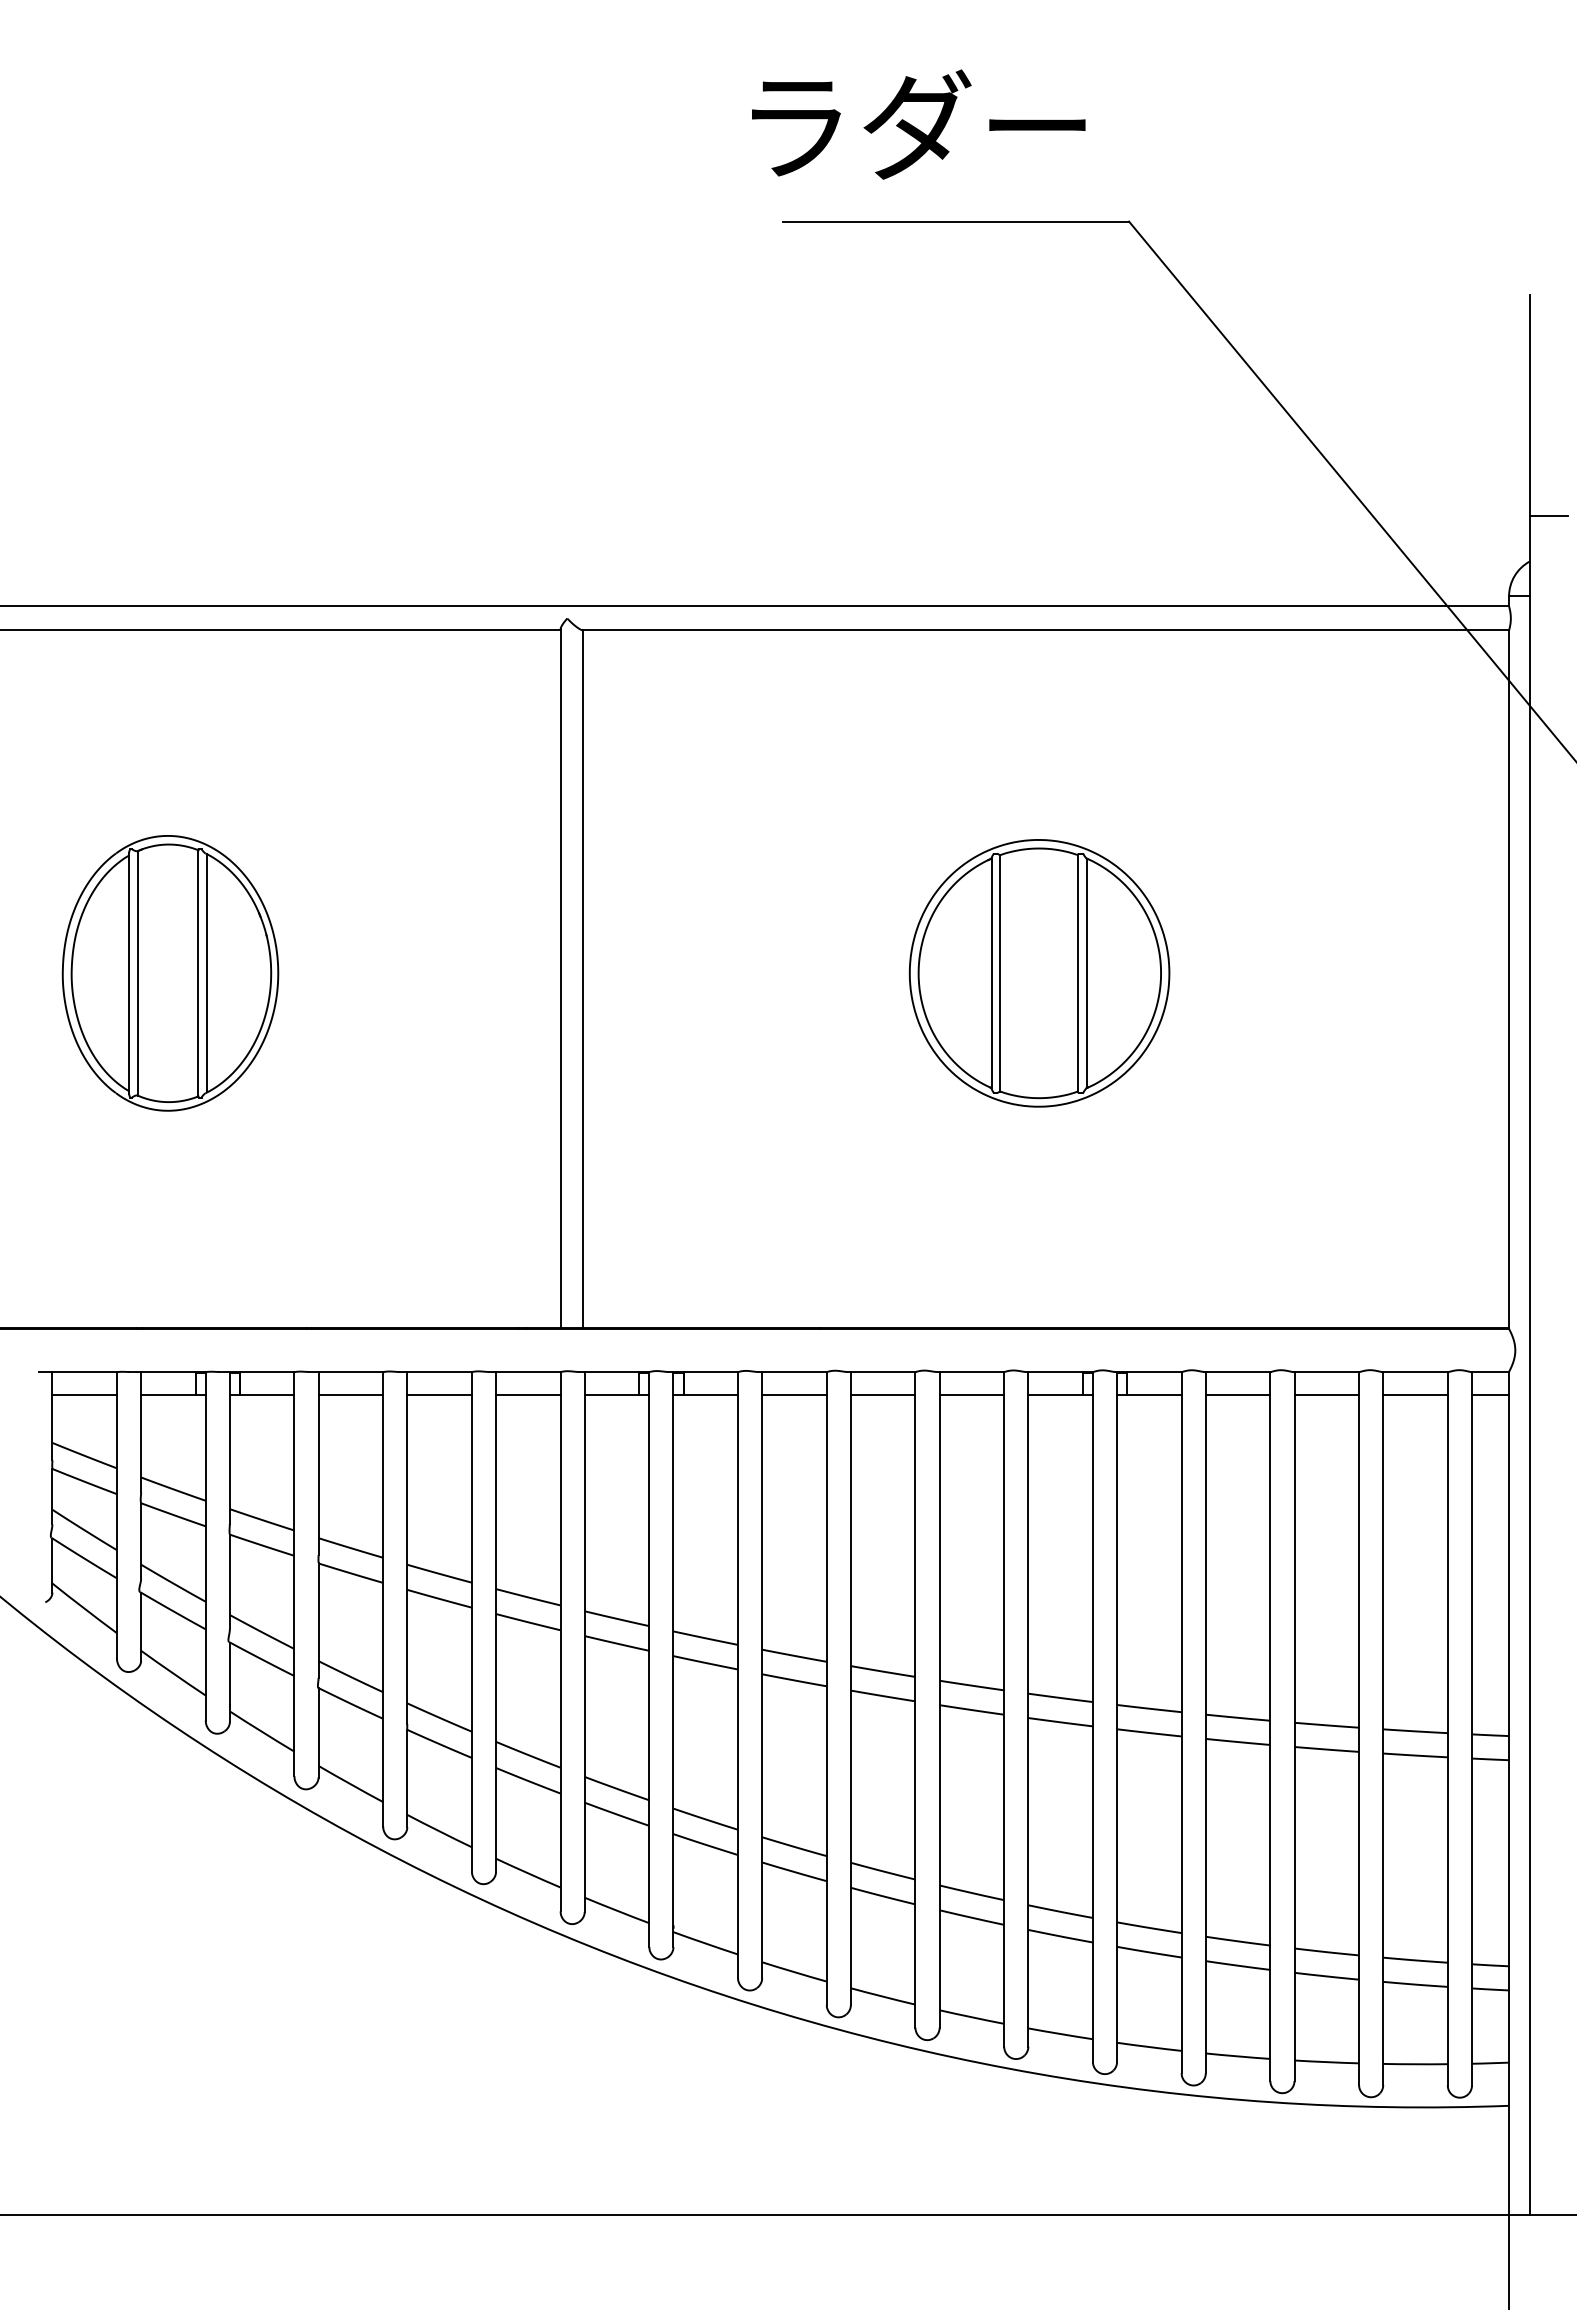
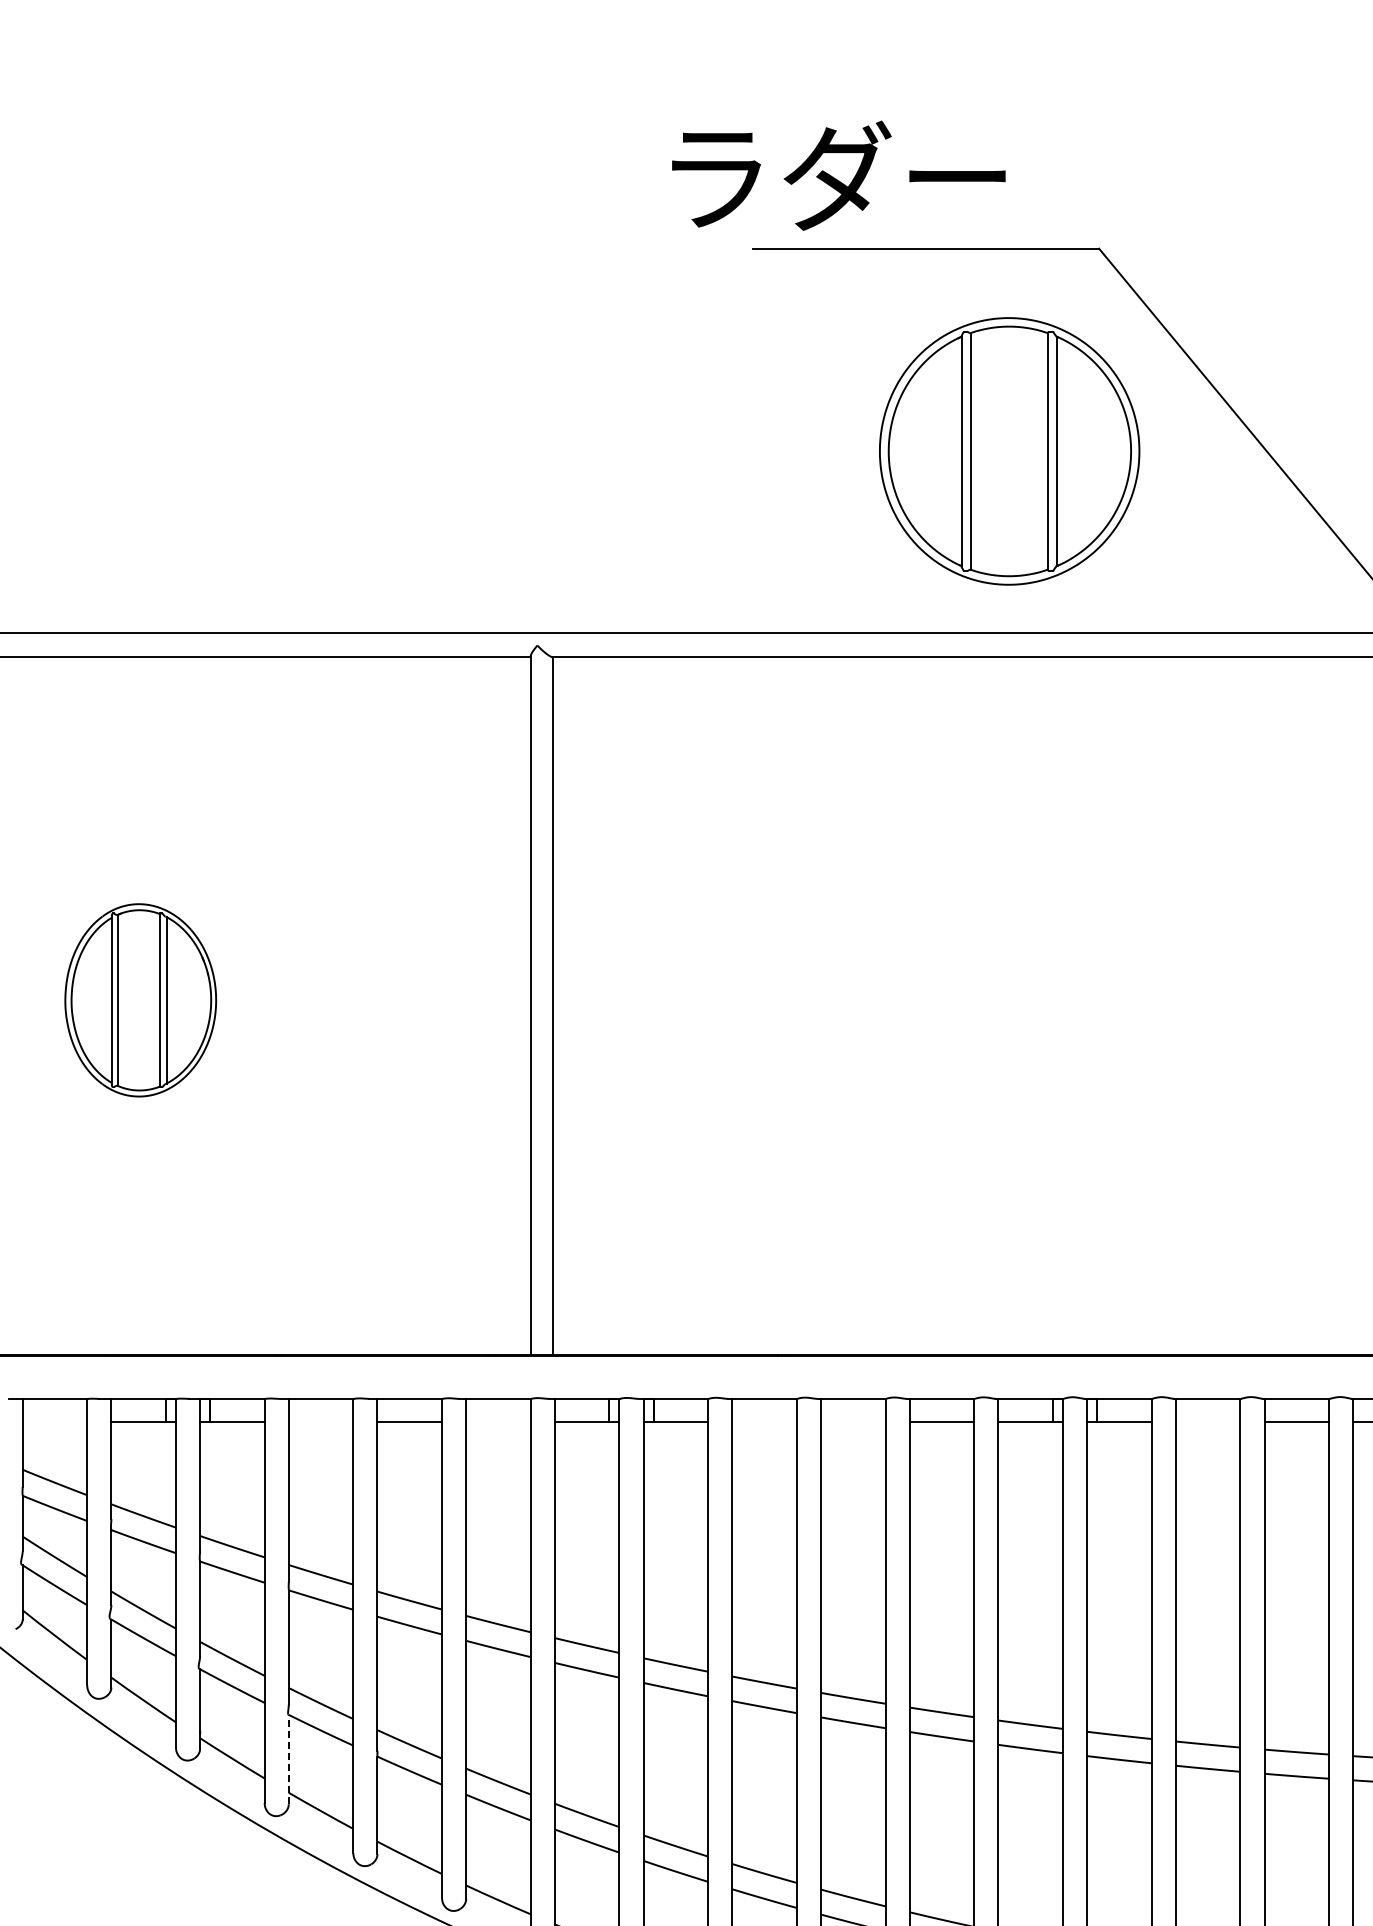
text: (918, 124) -> (838, 175), moved
part: (170, 973) -> (140, 1000), size x0.7
part: (1039, 973) -> (1009, 451), moved
line: (84, 1394) -> (54, 1421), removed
line: (350, 1394) -> (320, 1421), removed
line: (528, 1394) -> (498, 1421), removed
line: (794, 1394) -> (764, 1421), removed
line: (882, 1394) -> (852, 1421), removed
line: (1237, 1394) -> (1207, 1421), removed
line: (318, 1732) -> (288, 1759), solid -> dashed

